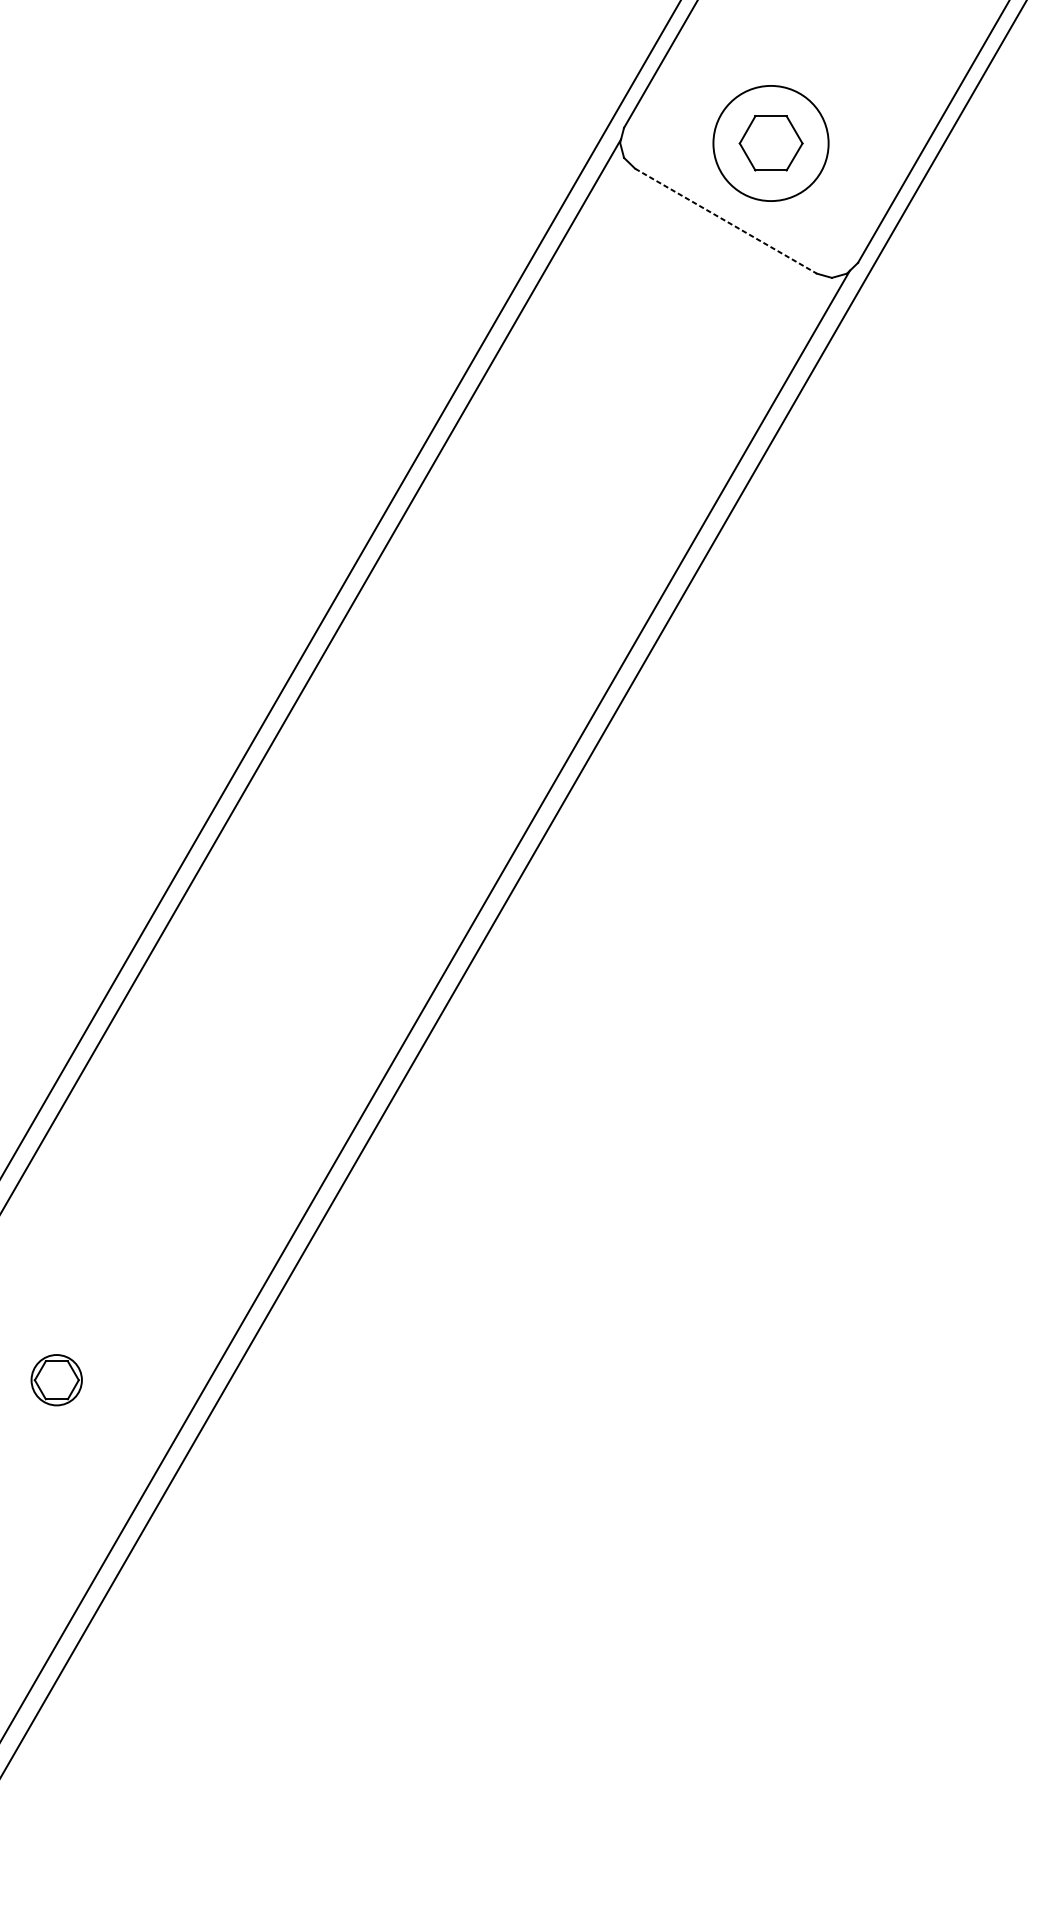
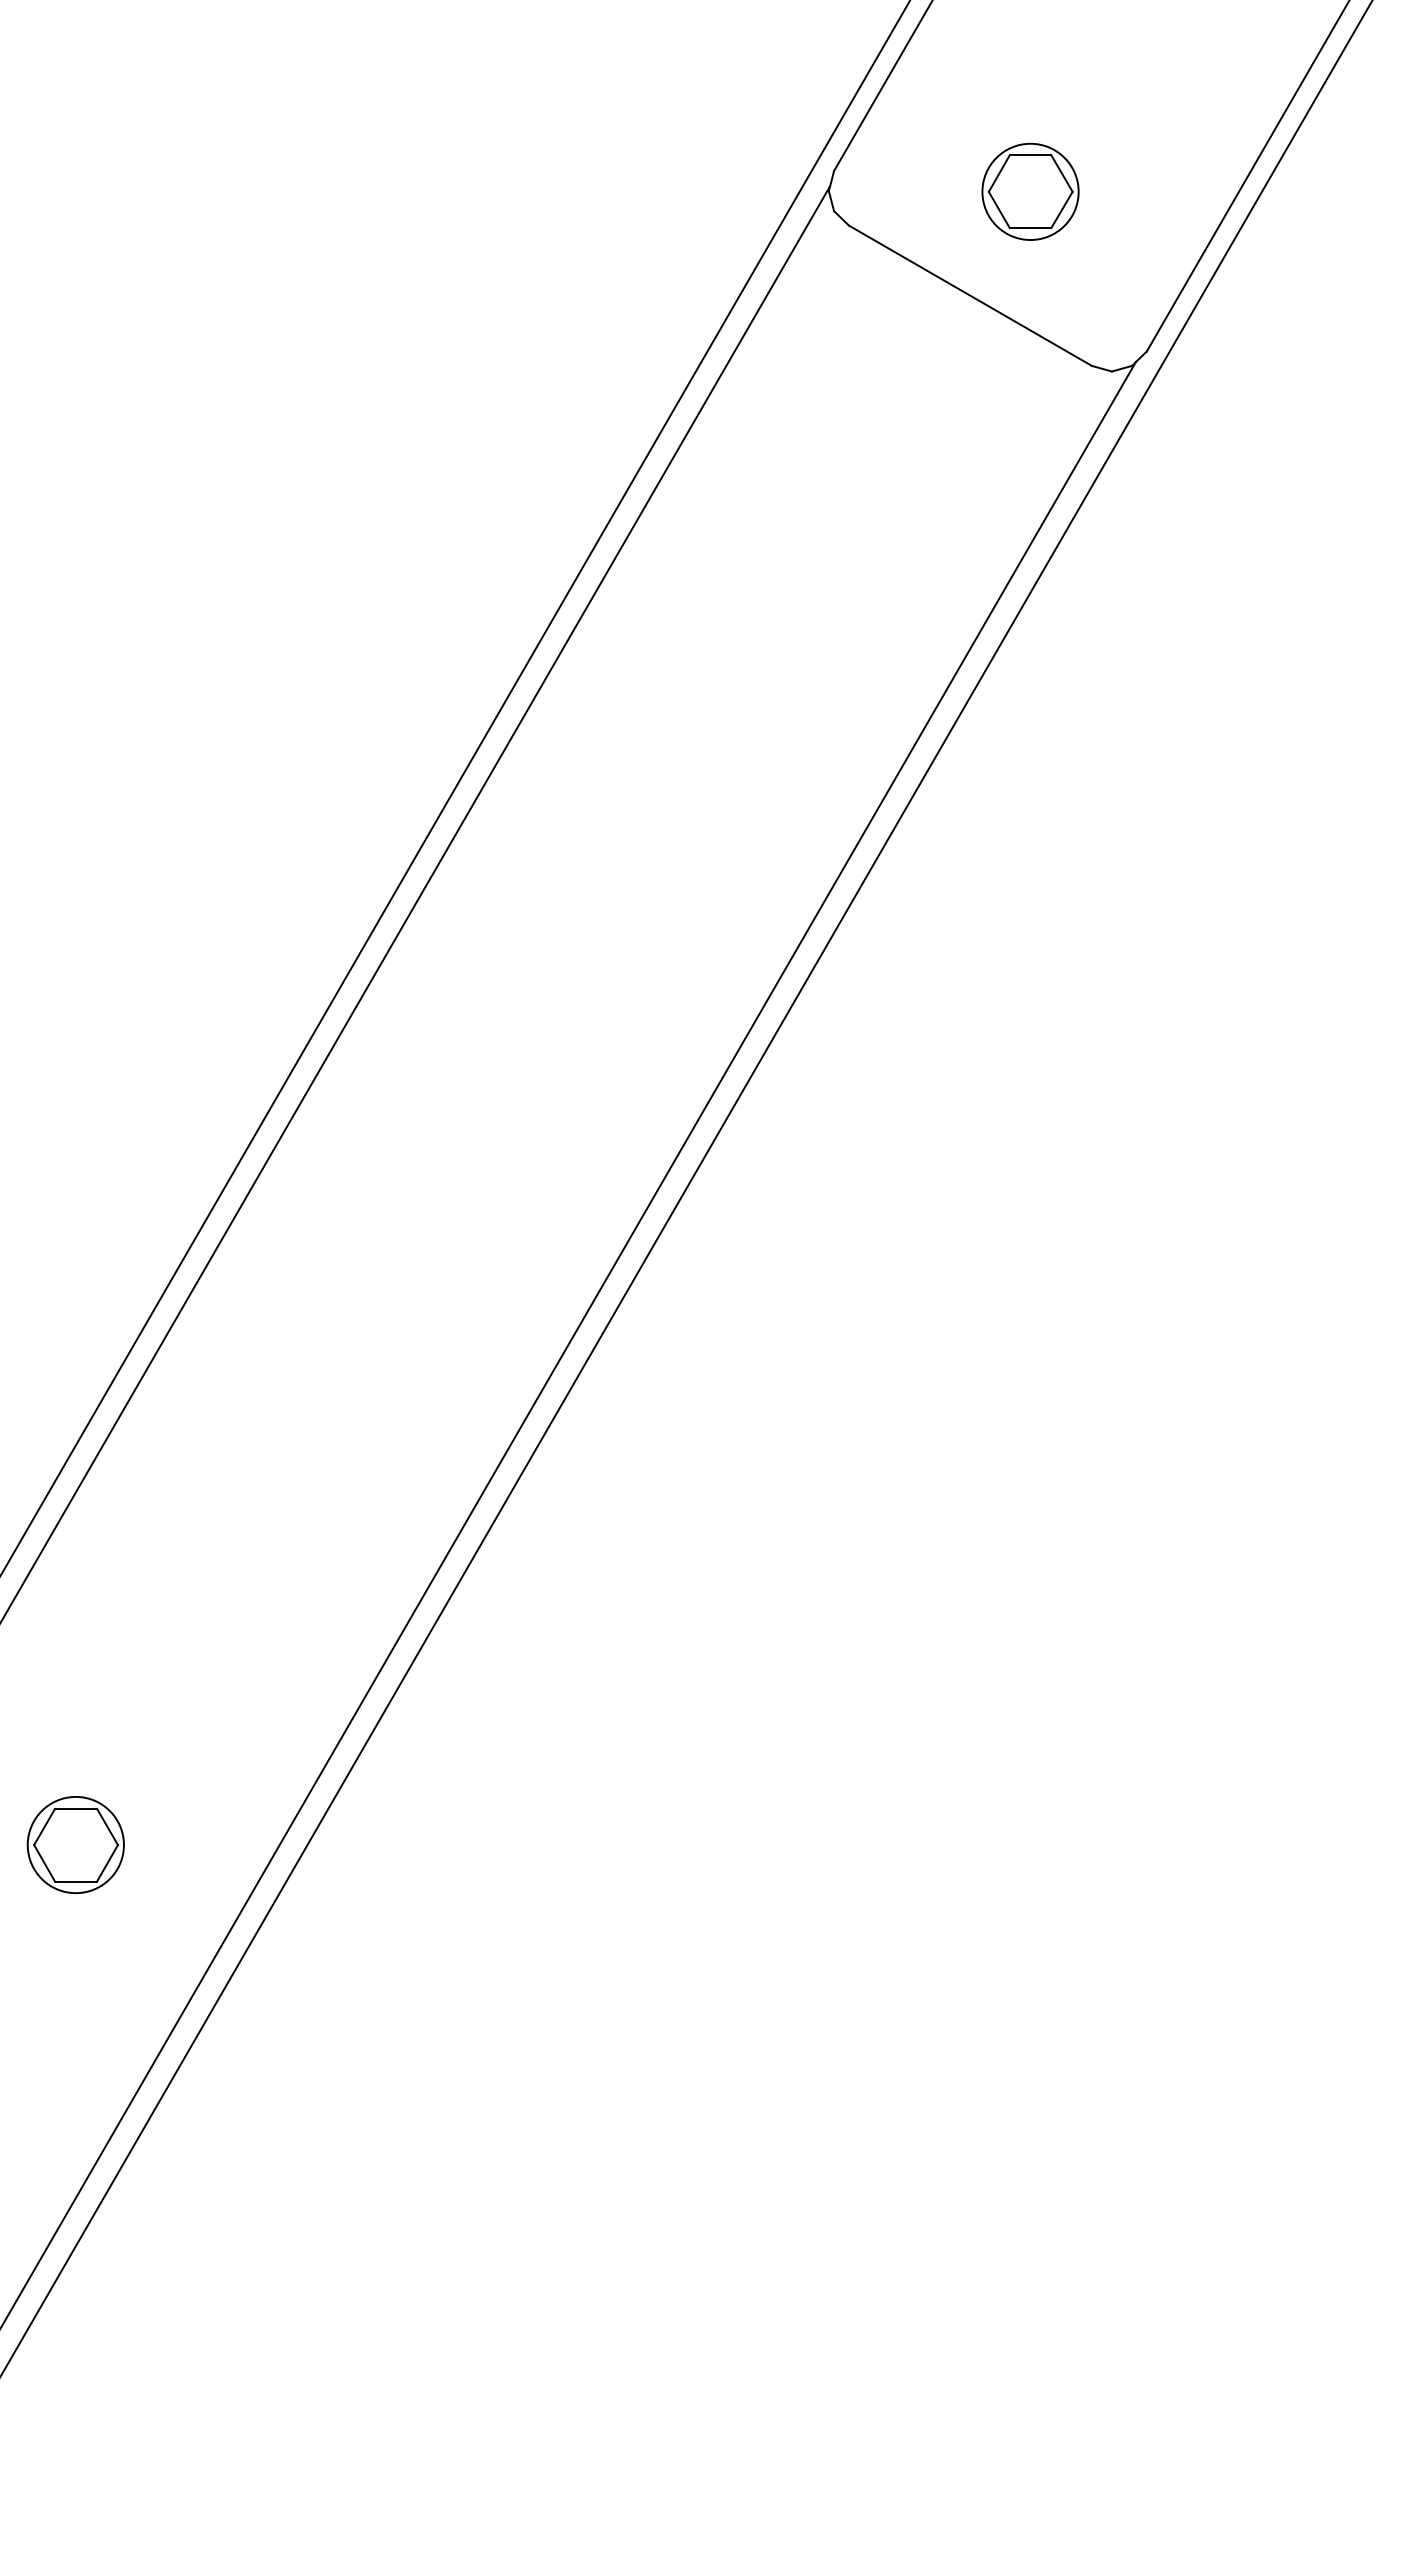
circle: (771, 143) -> (1030, 191), size x0.62
line: (726, 221) -> (970, 295), dashed -> solid
part: (56, 1379) -> (75, 1844), size x1.43

